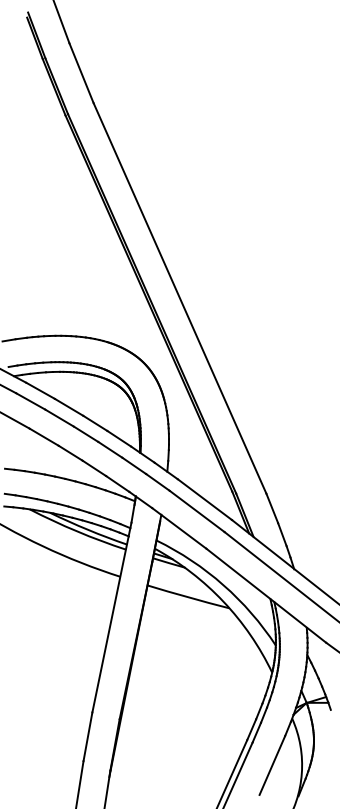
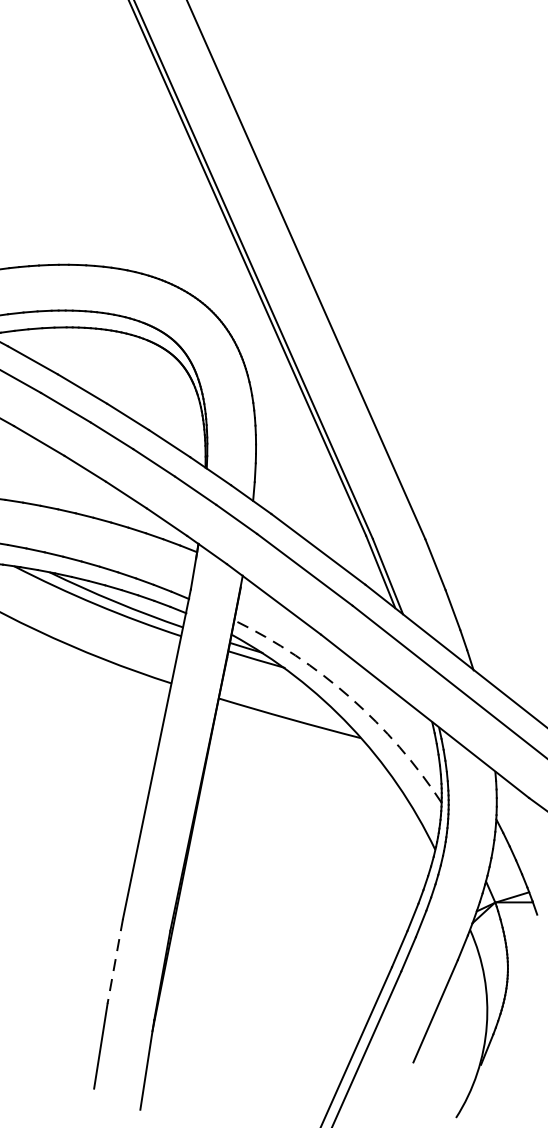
arc: (223, 585) -> (350, 698), solid -> dashed
line: (87, 736) -> (114, 960), solid -> dashed

